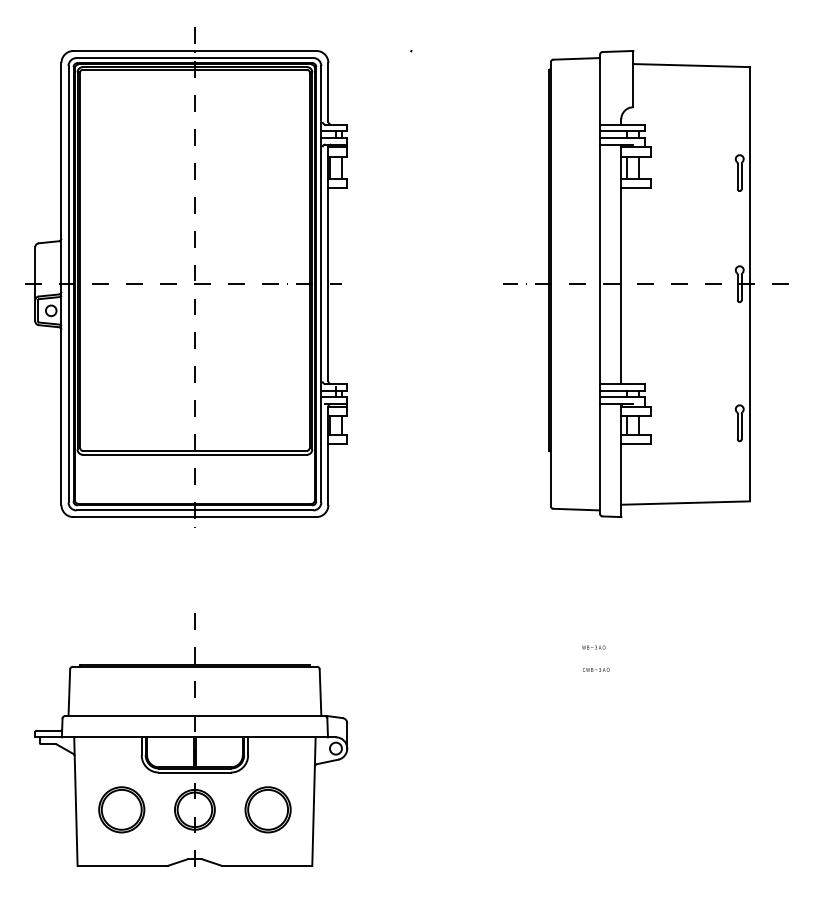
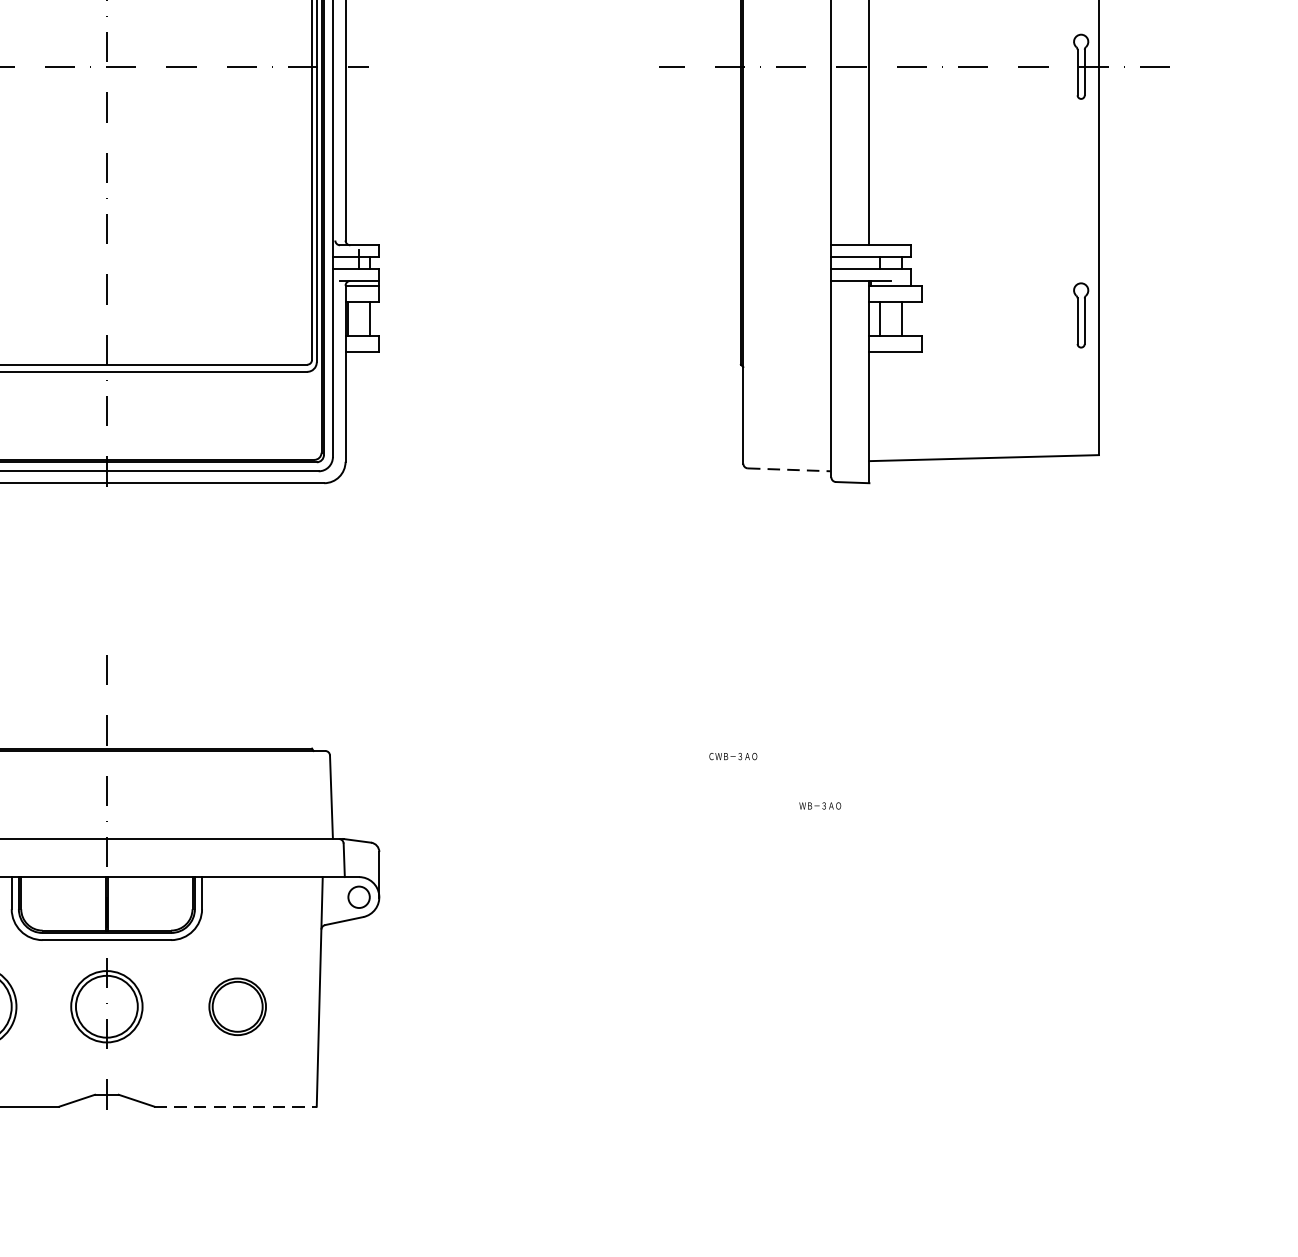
line: (577, 509) -> (791, 469), solid -> dashed
text: (593, 647) -> (819, 805), moved
text: (596, 669) -> (733, 755), moved
part: (267, 809) -> (236, 1006), size x0.7
line: (267, 865) -> (236, 1106), solid -> dashed

